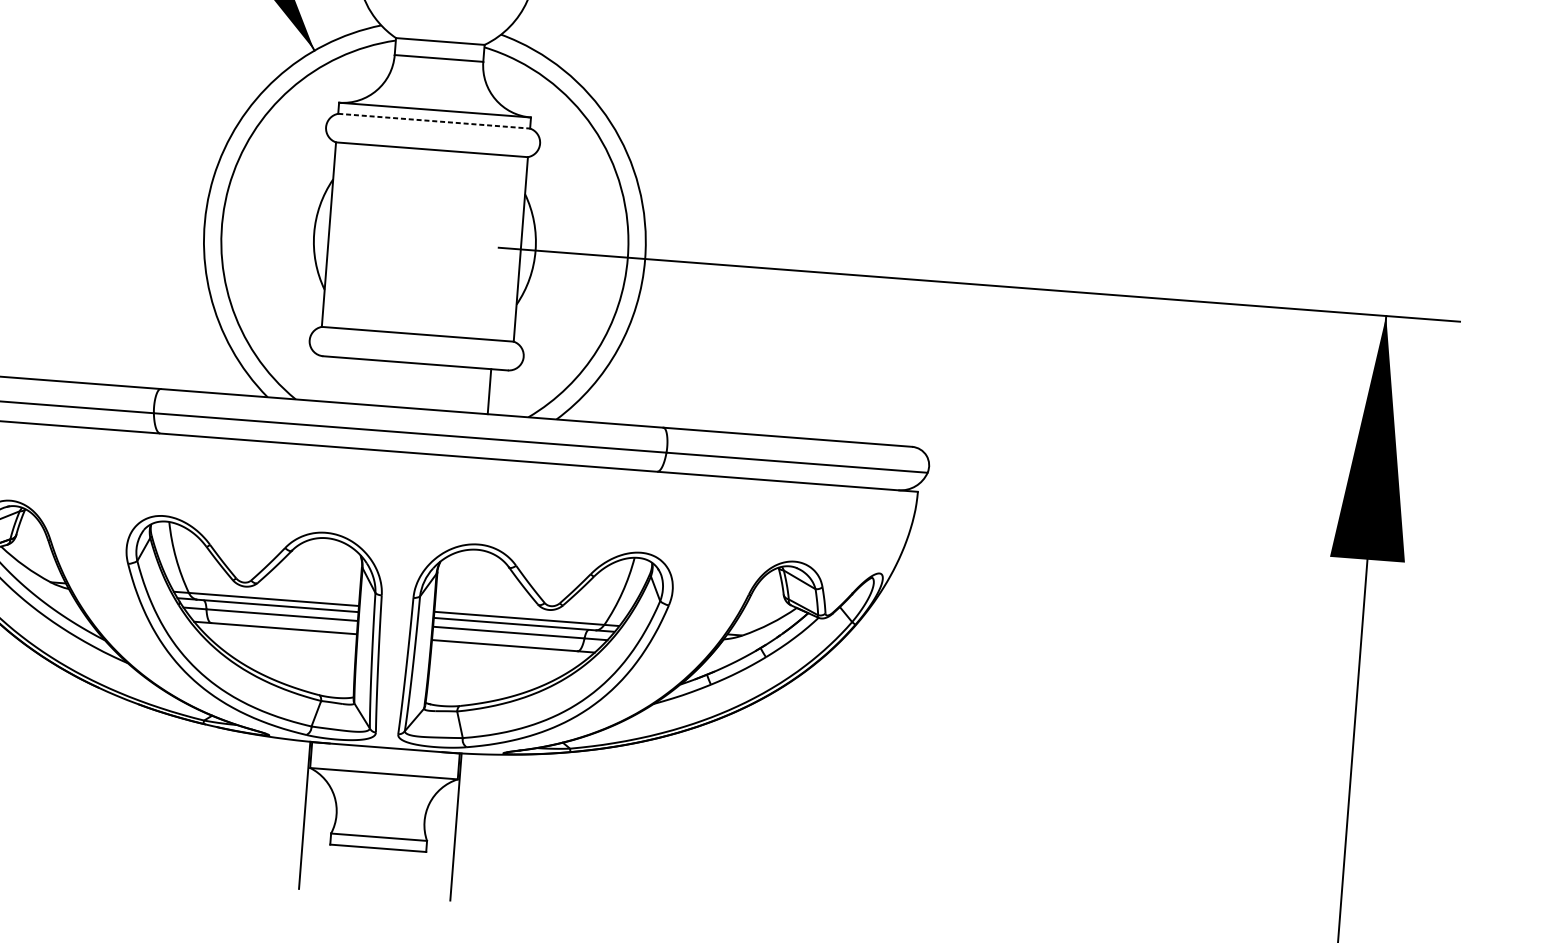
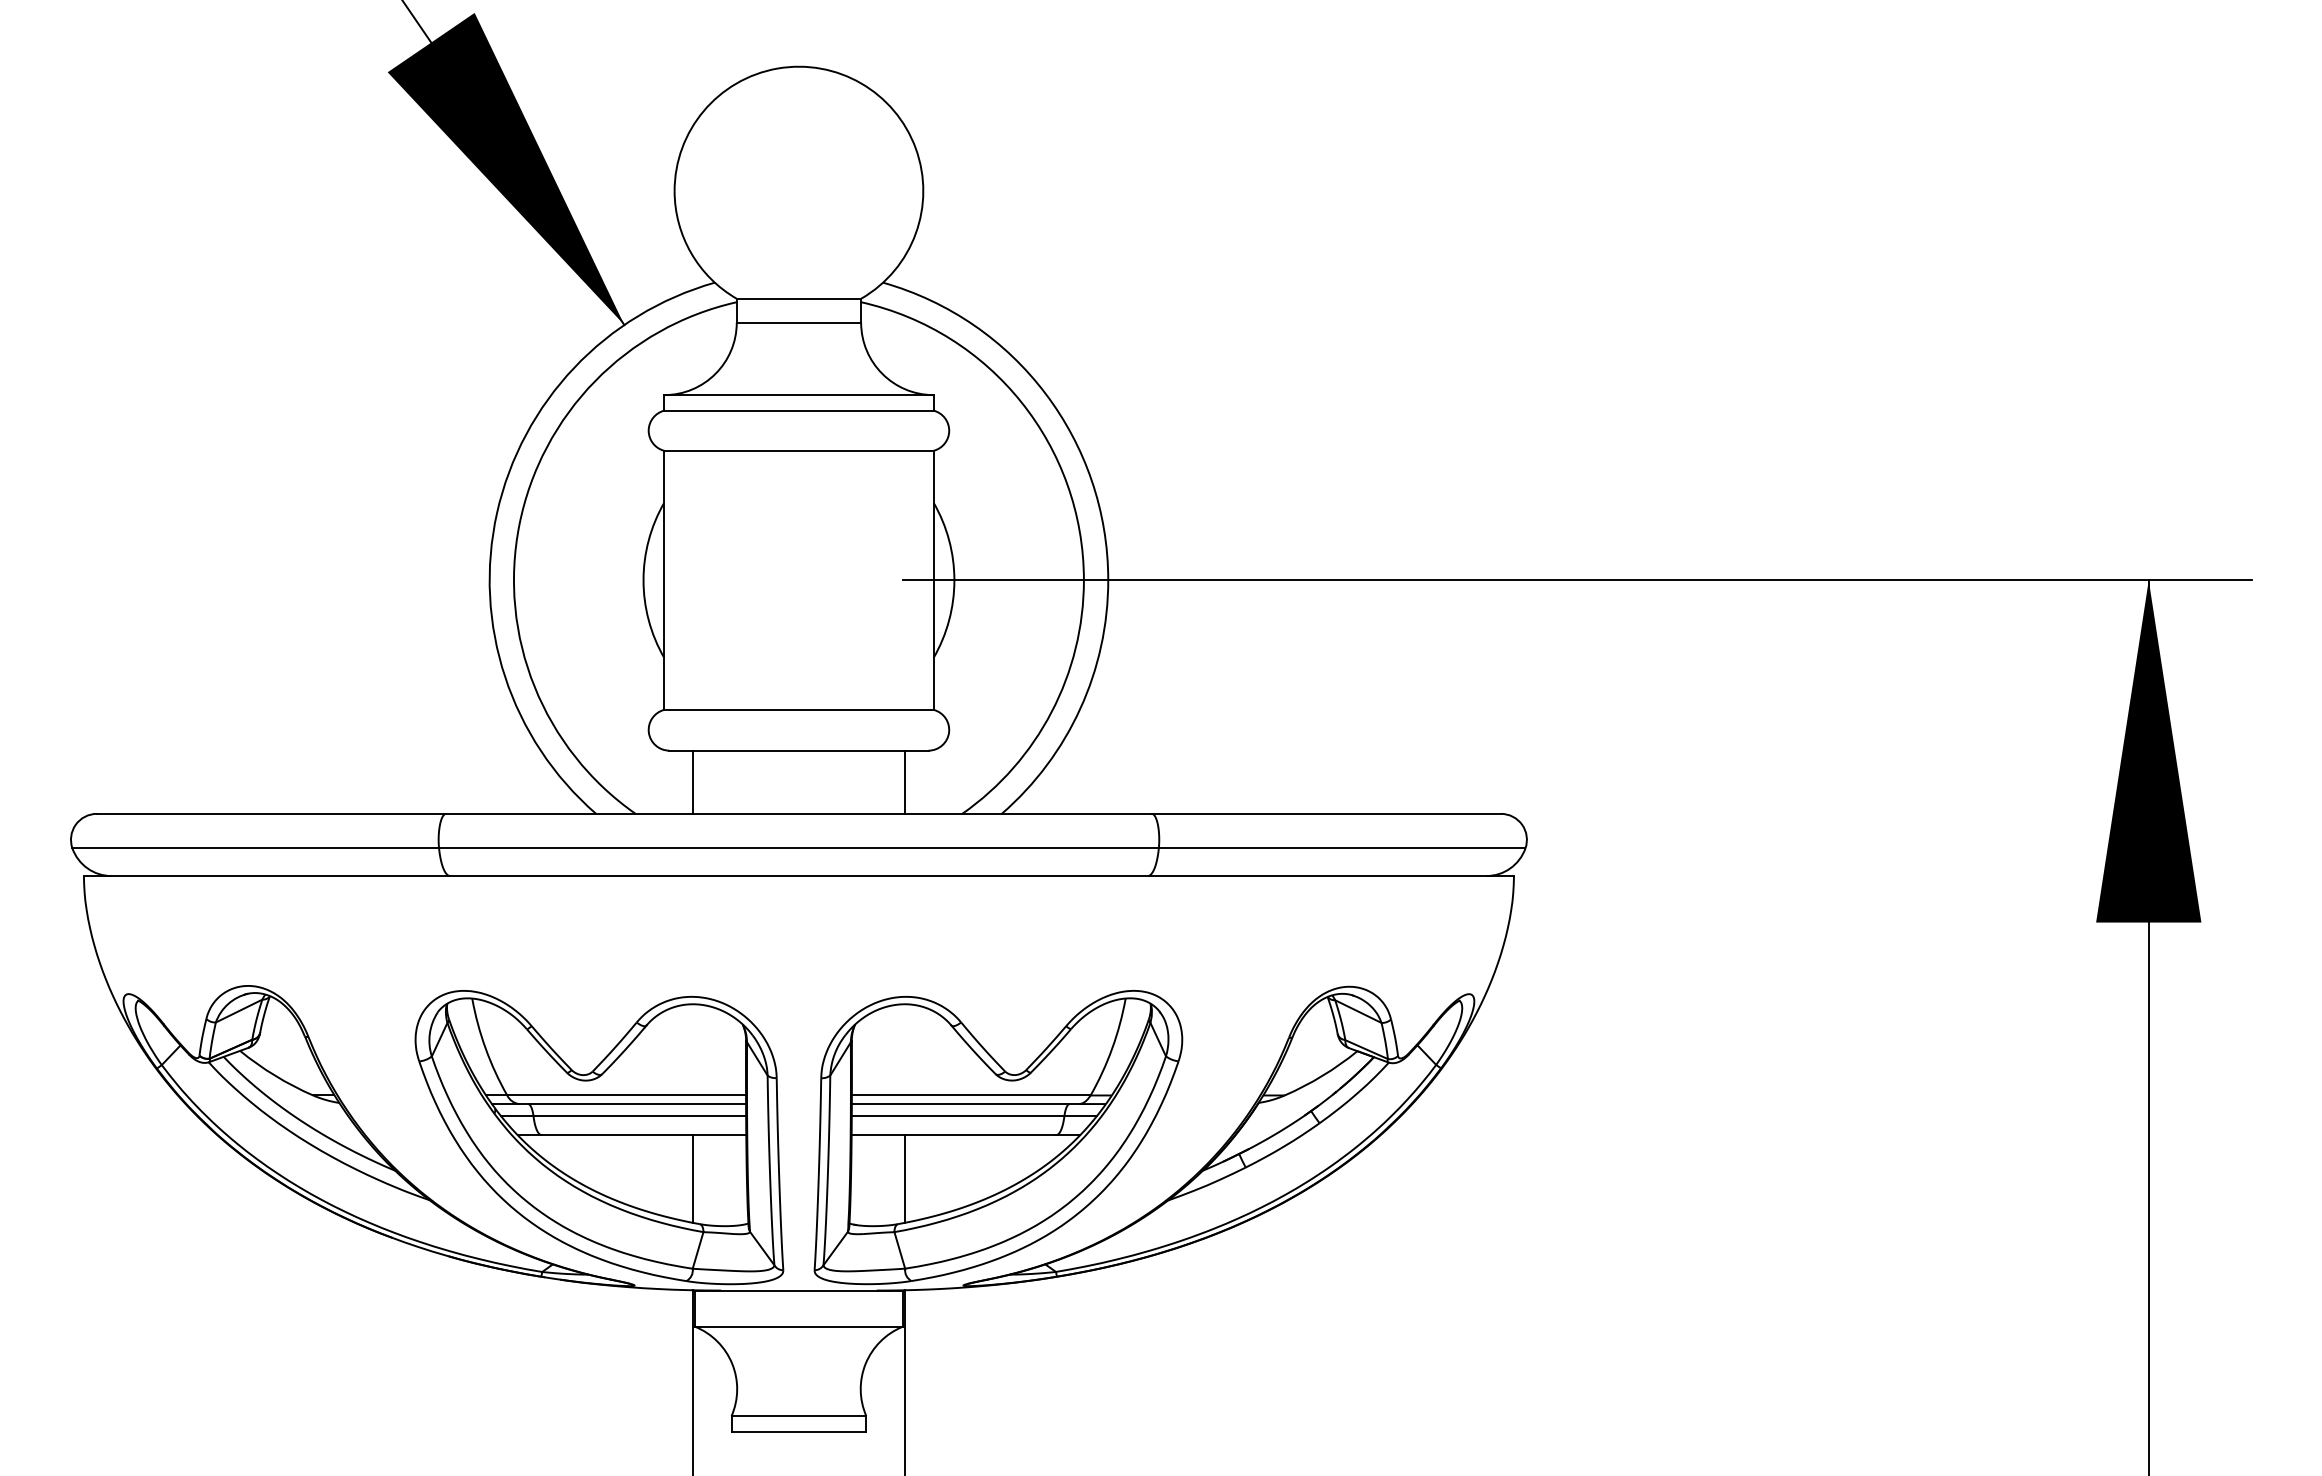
line: (433, 121) -> (798, 410), dashed -> solid
line: (338, 379) -> (692, 781), added
line: (316, 662) -> (692, 1178), added
line: (468, 673) -> (905, 1178), added

